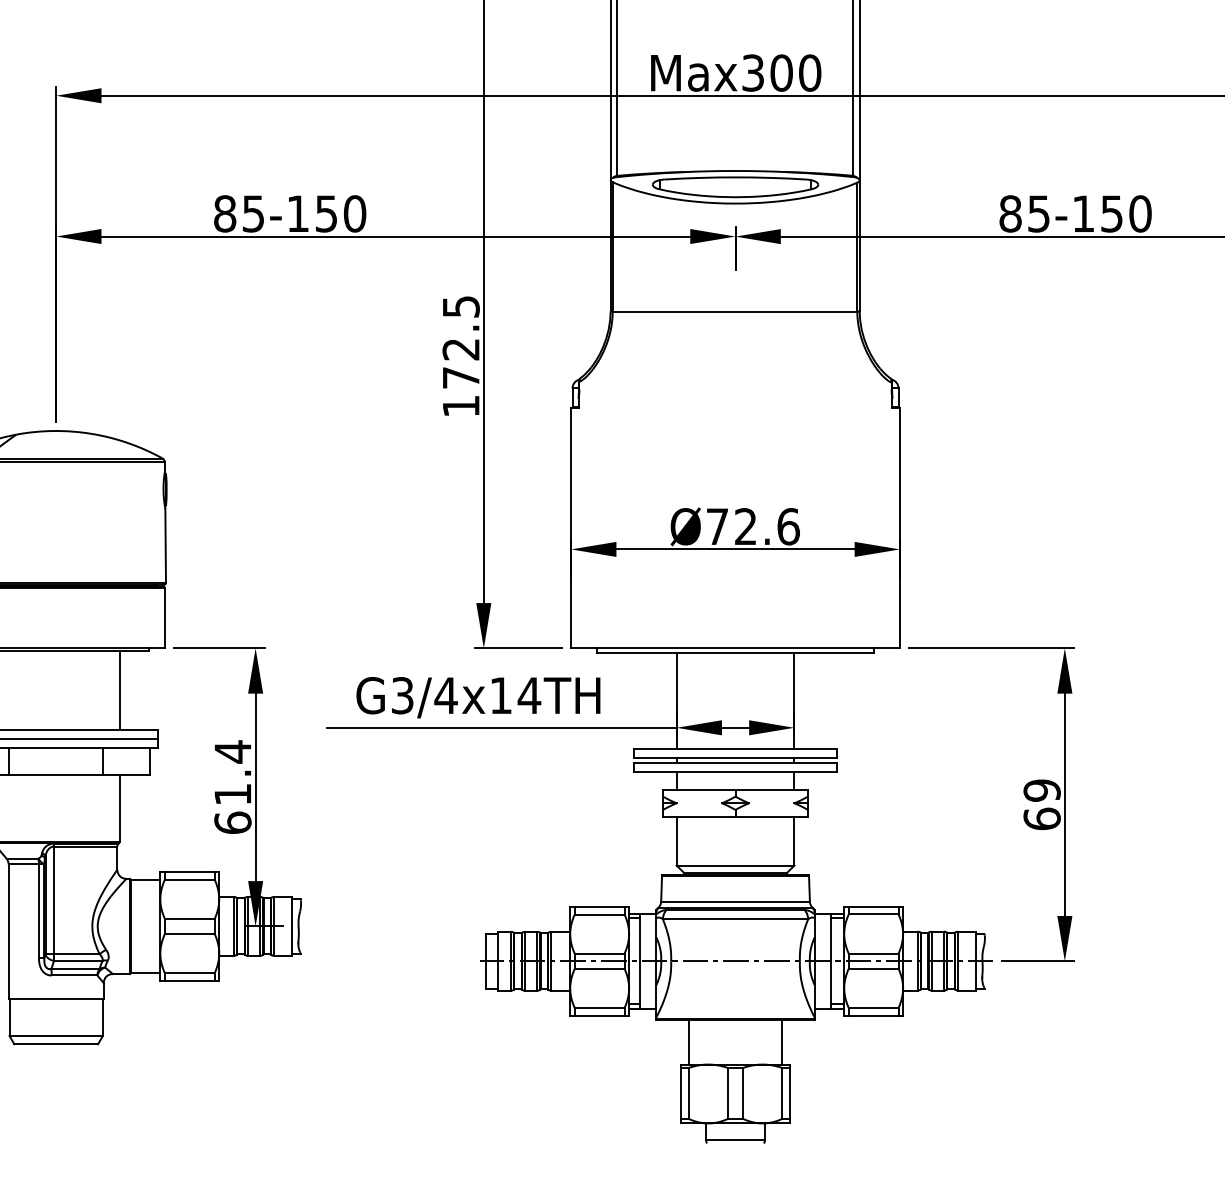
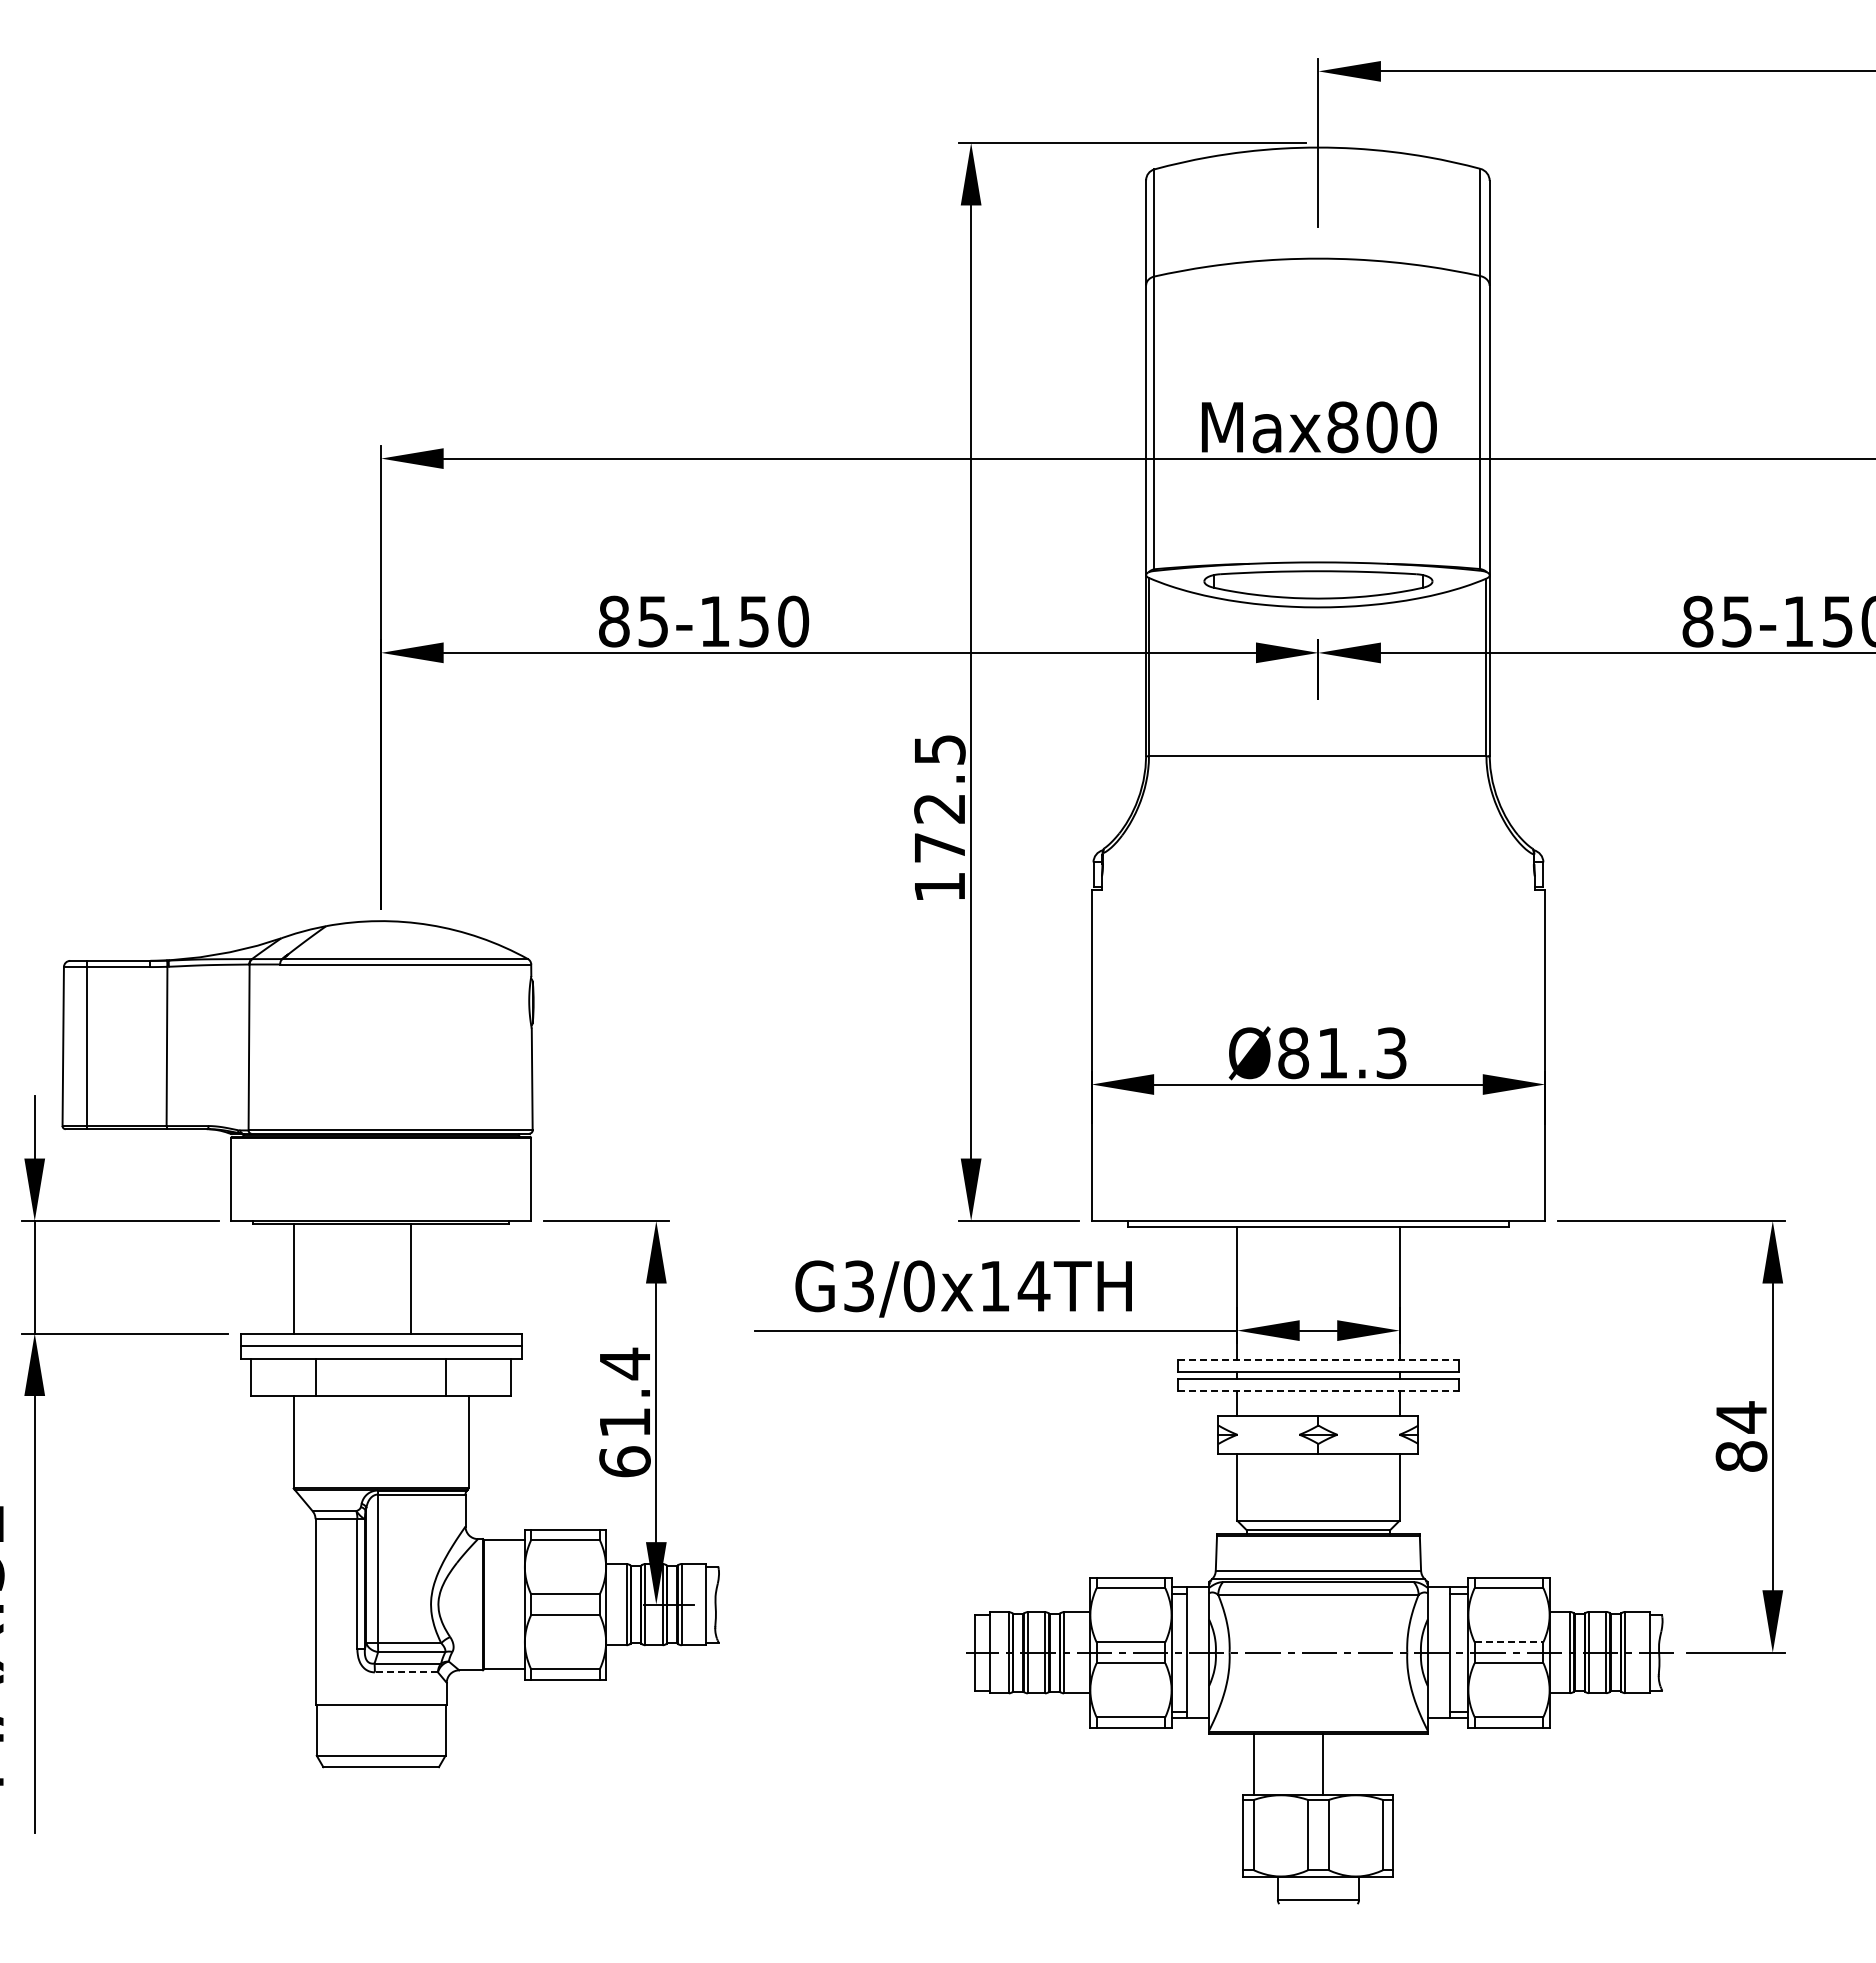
text: (752, 73) -> (1342, 427), Max300 -> Max800
text: (752, 526) -> (1342, 1053), Ø72.6 -> Ø81.3
line: (119, 690) -> (410, 1278), moved
text: (445, 695) -> (918, 1286), G3/4x14TH -> G3/0x14TH
line: (735, 748) -> (1318, 1359), solid -> dashed
line: (735, 771) -> (1318, 1391), solid -> dashed
text: (1042, 804) -> (1741, 1436), 69 -> 84
line: (874, 953) -> (1509, 1642), solid -> dashed
line: (74, 975) -> (406, 1672), solid -> dashed
line: (781, 1042) -> (1322, 1764), moved

